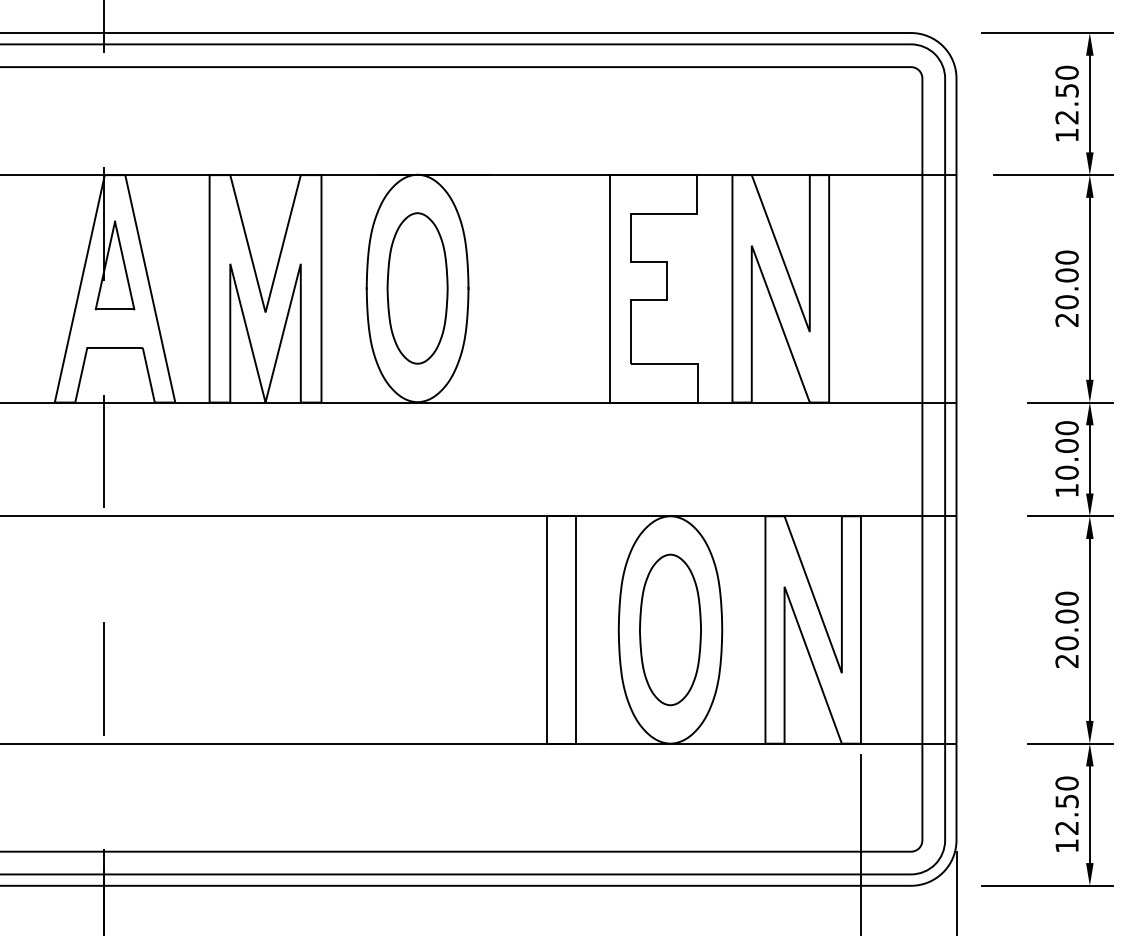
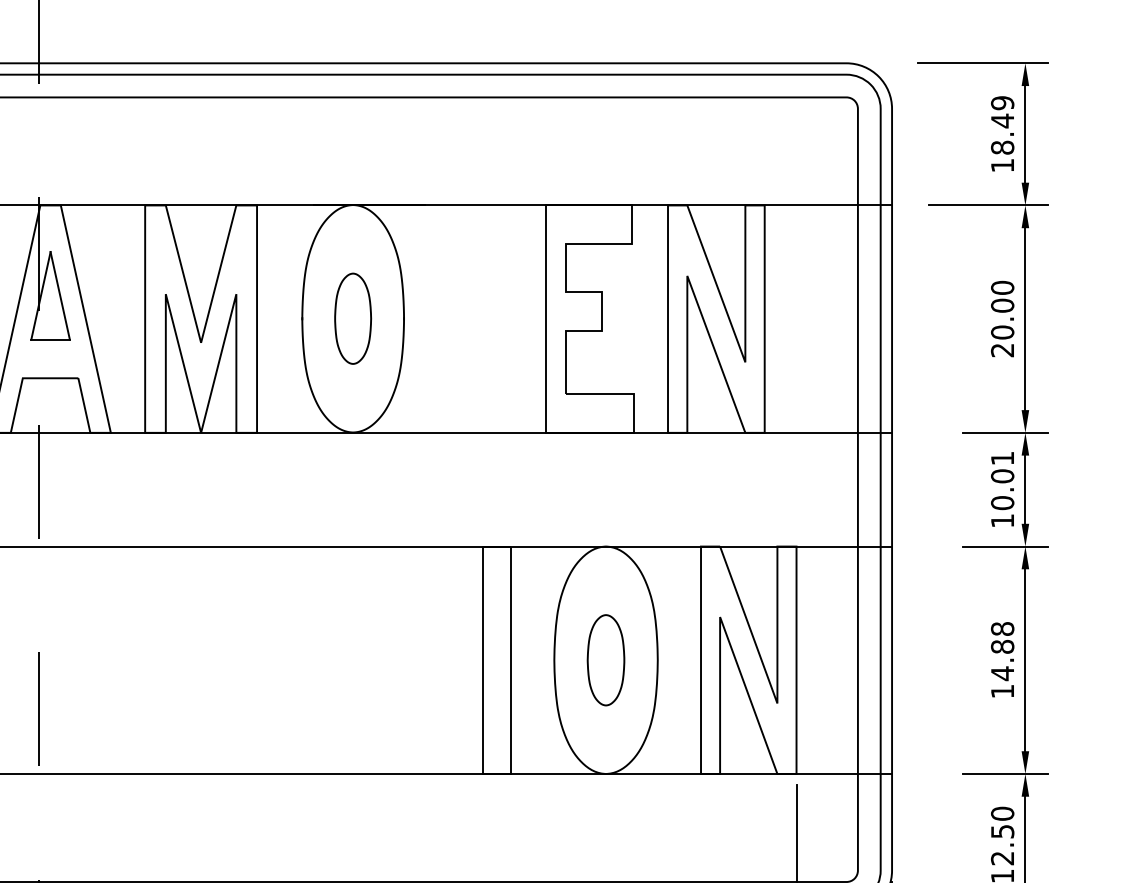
text: (1066, 94) -> (1002, 124), 12.50 -> 18.49
part: (417, 288) -> (353, 318), size x0.6
text: (1066, 428) -> (1002, 458), 10.00 -> 10.01
part: (670, 629) -> (606, 659), size x0.6
text: (1066, 629) -> (1002, 659), 20.00 -> 14.88

